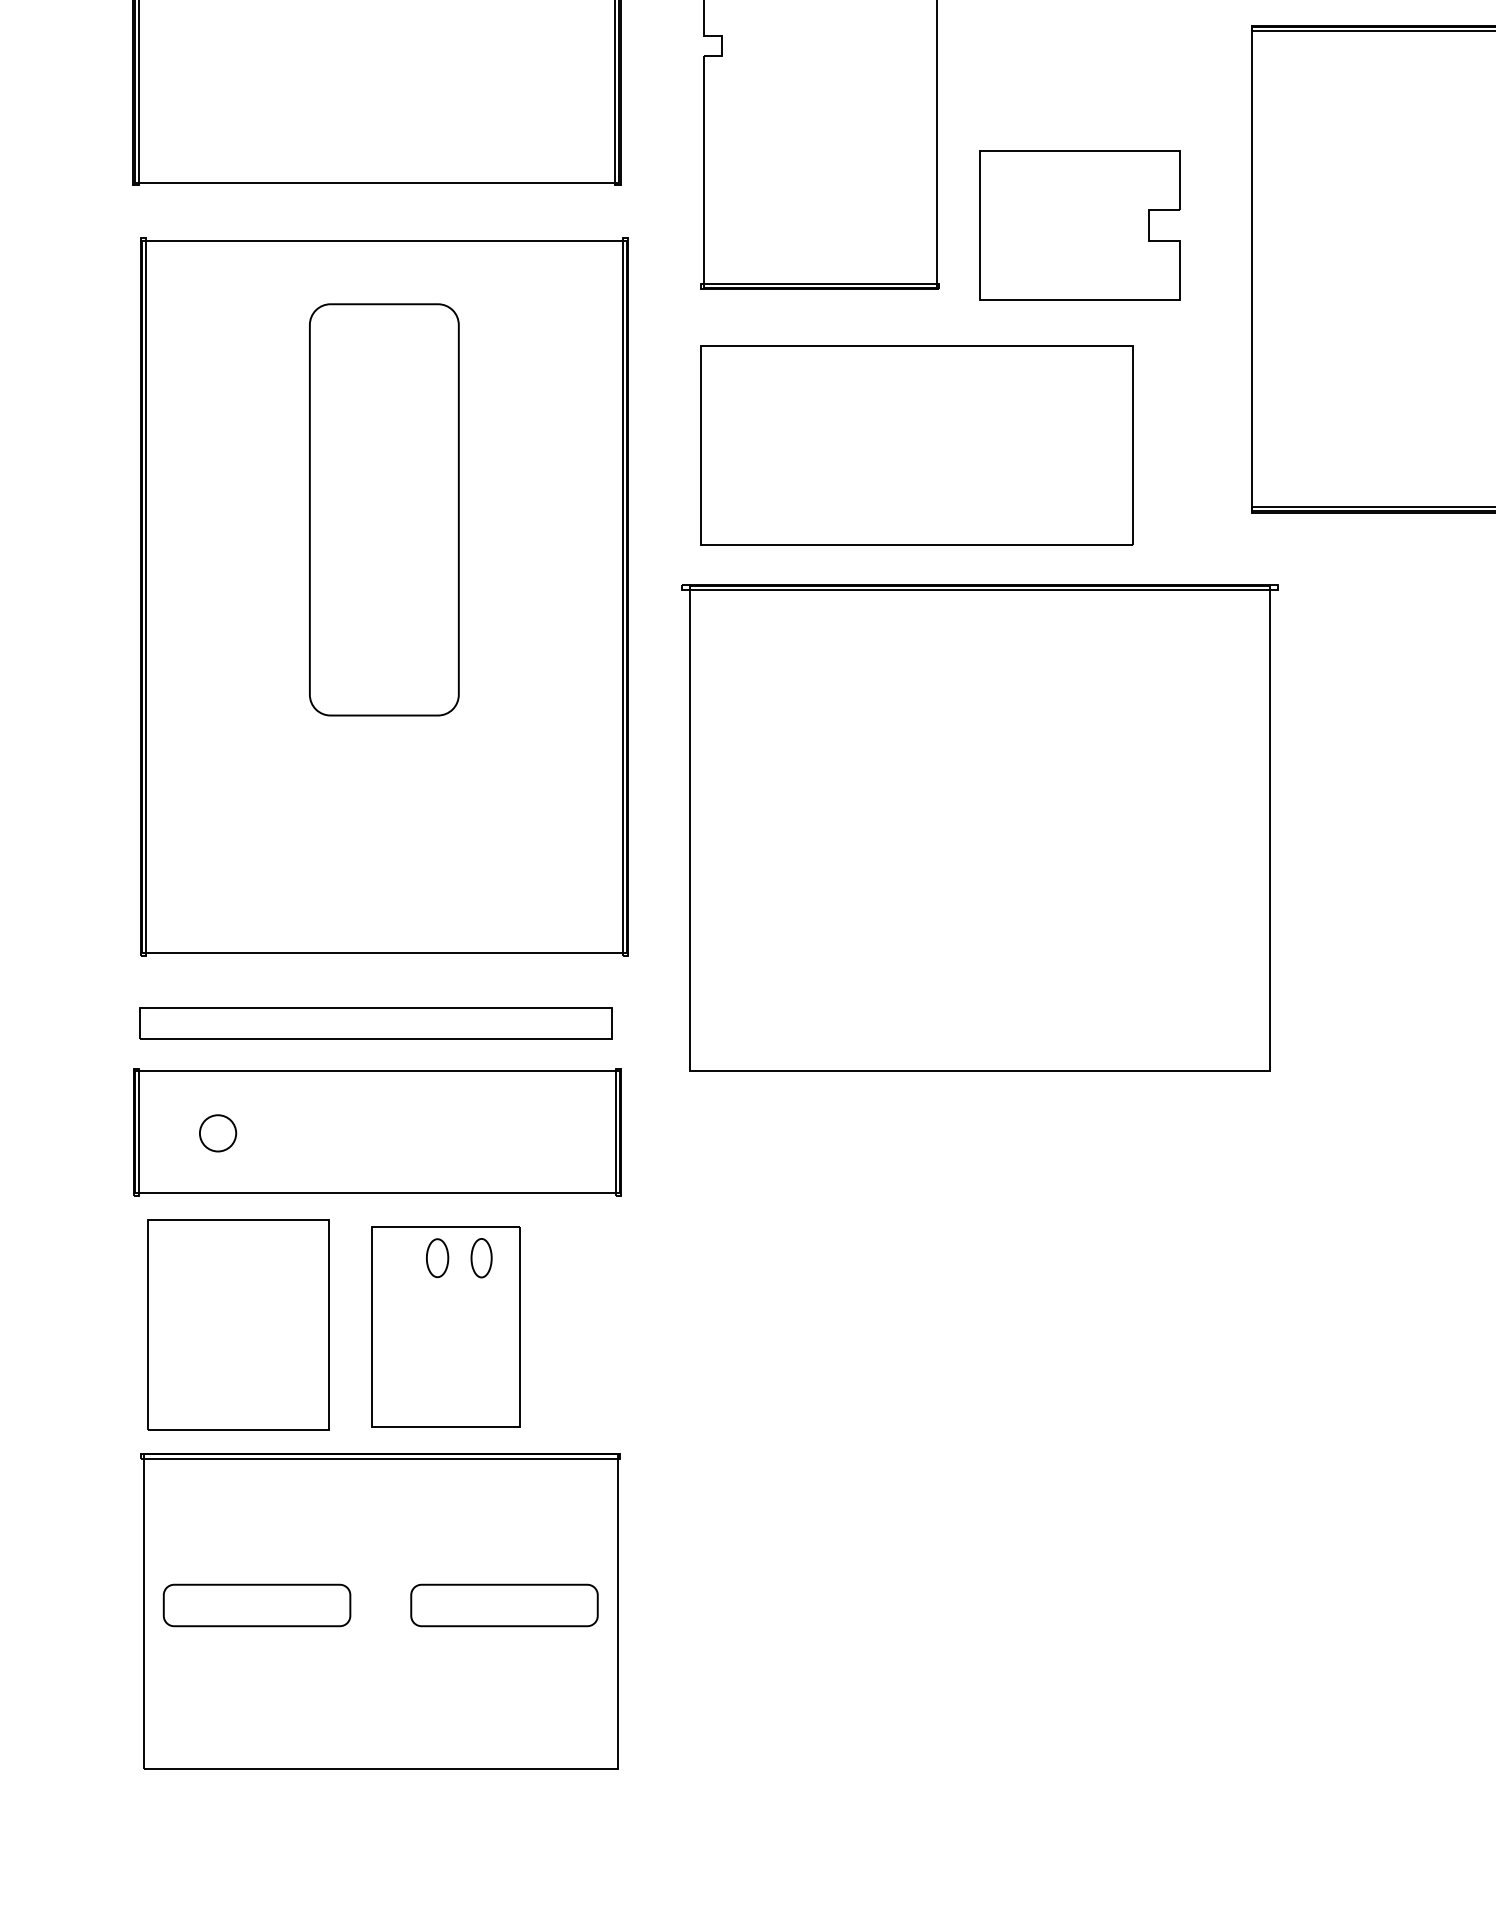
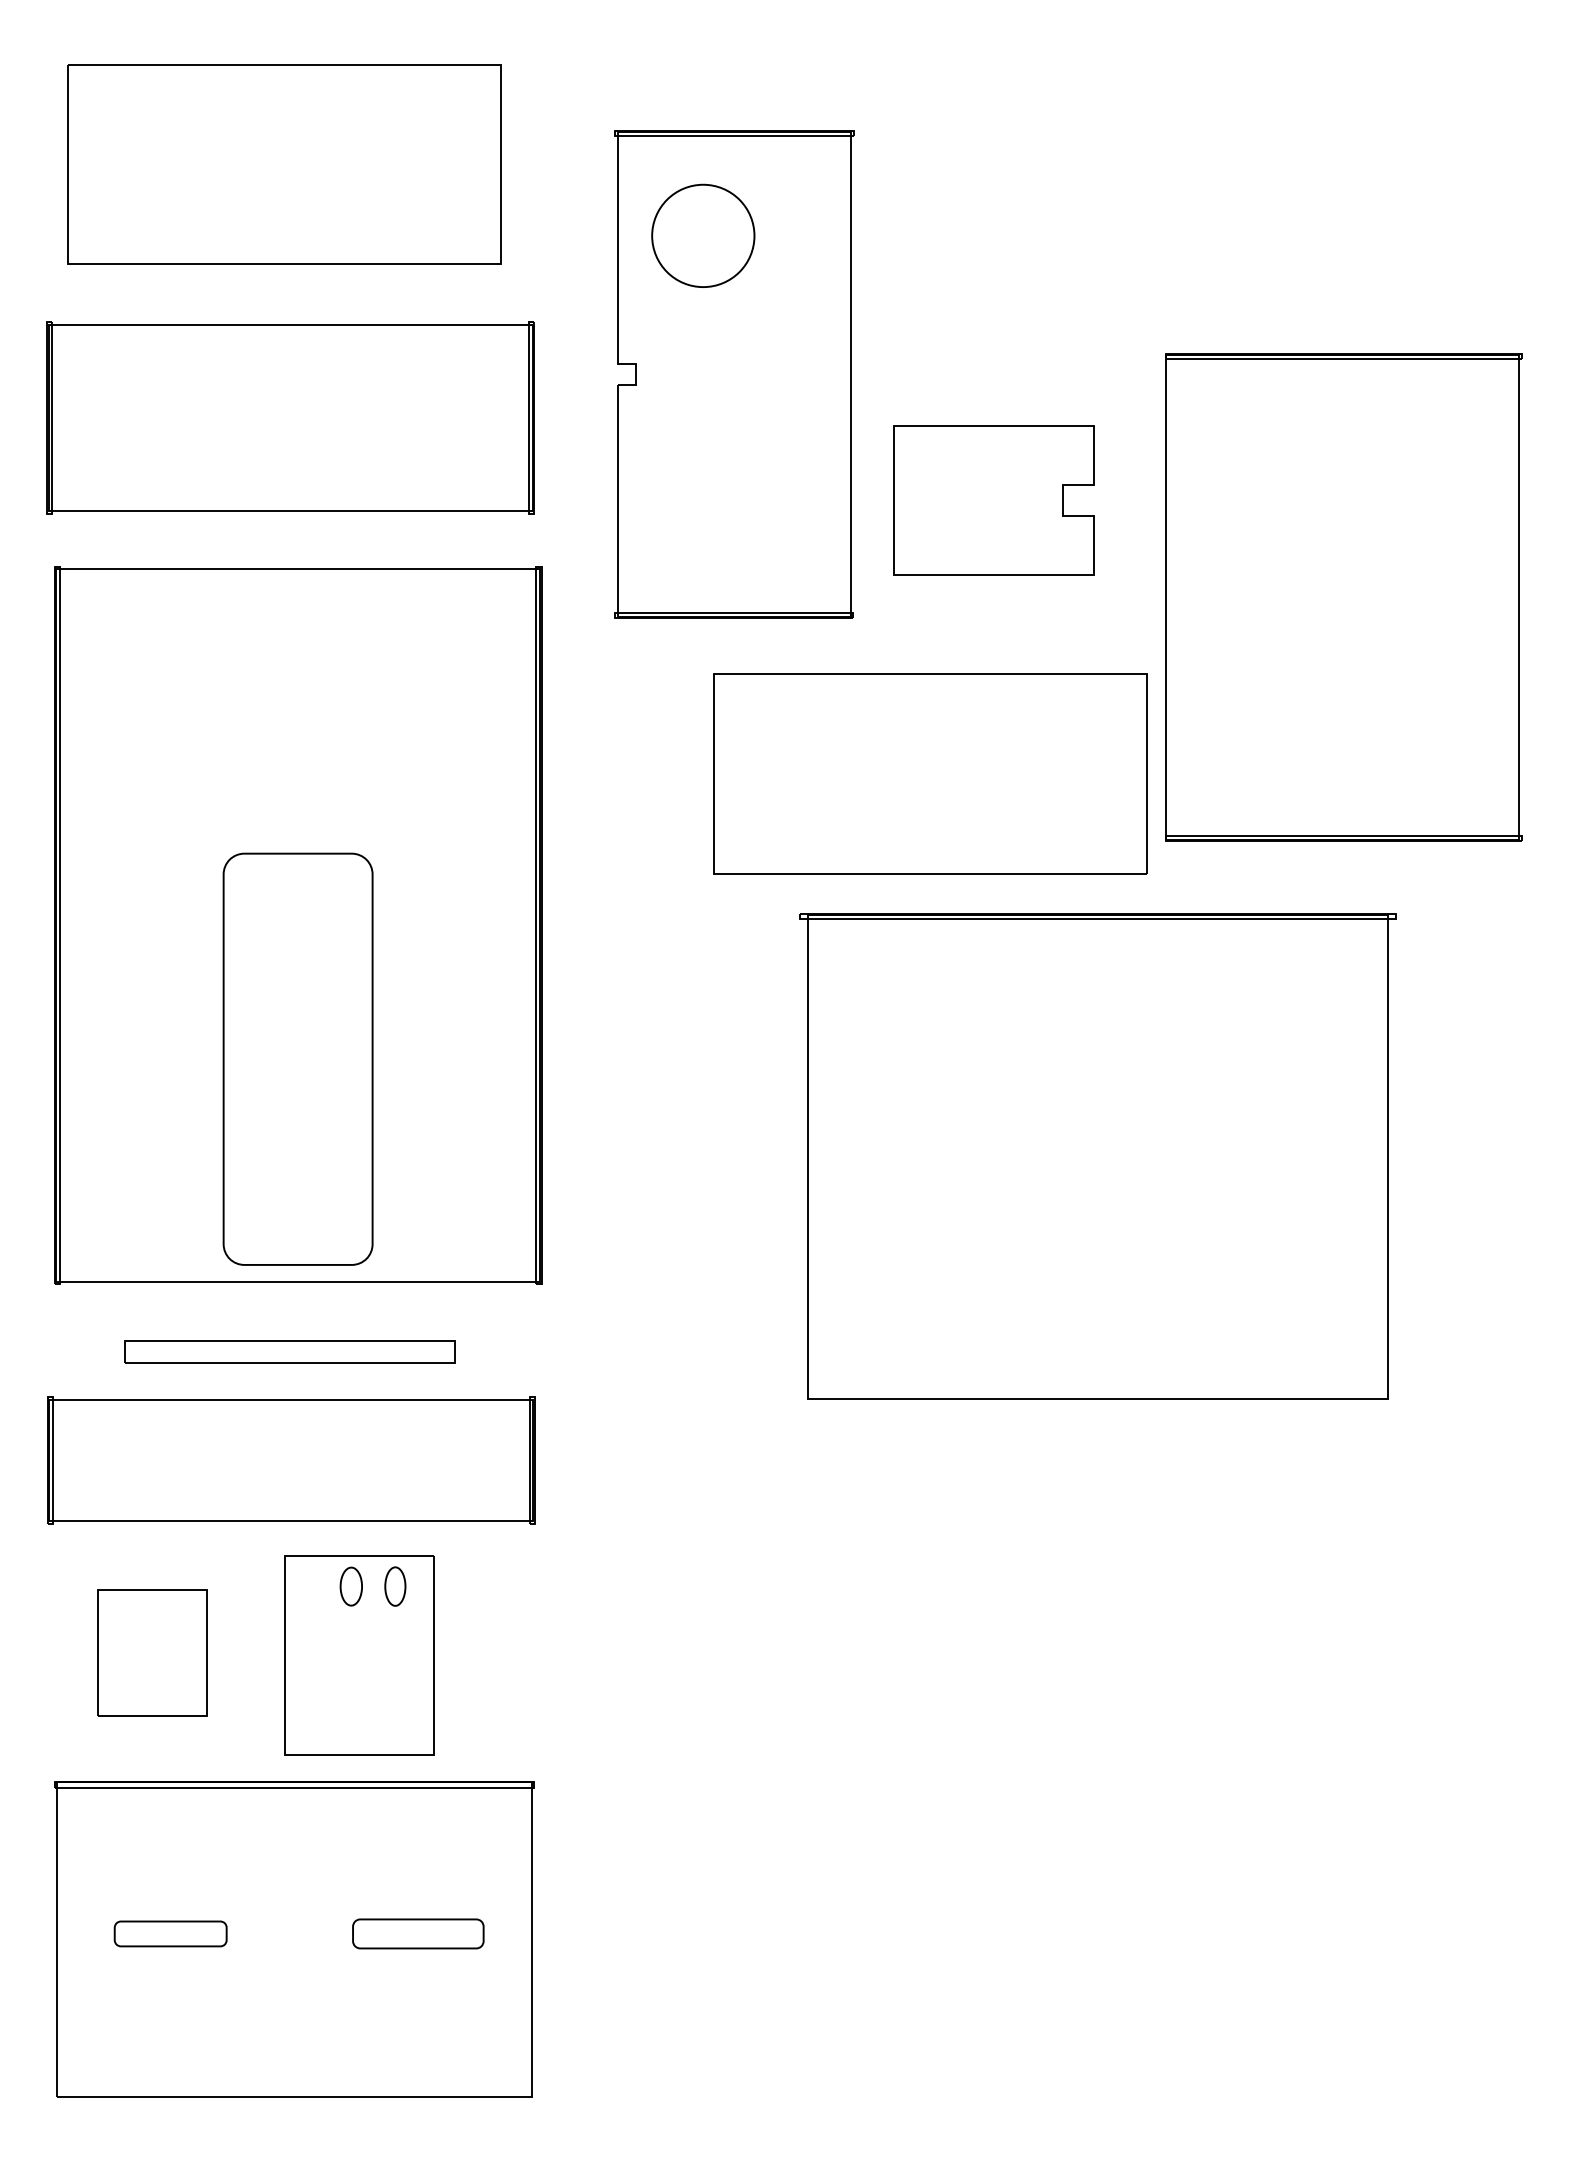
part: (1079, 226) -> (993, 500), moved
part: (916, 445) -> (930, 773), moved
part: (383, 509) -> (297, 1058), moved
part: (979, 828) -> (1097, 1156), moved
part: (375, 1023) -> (289, 1351), size x0.7
part: (217, 1133) -> (131, 1461), removed
part: (238, 1324) -> (152, 1652), size x0.6
part: (256, 1605) -> (170, 1933), size x0.6
part: (504, 1605) -> (418, 1933), size x0.7

